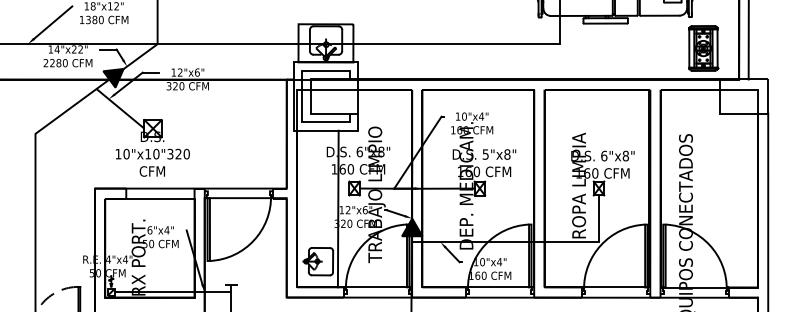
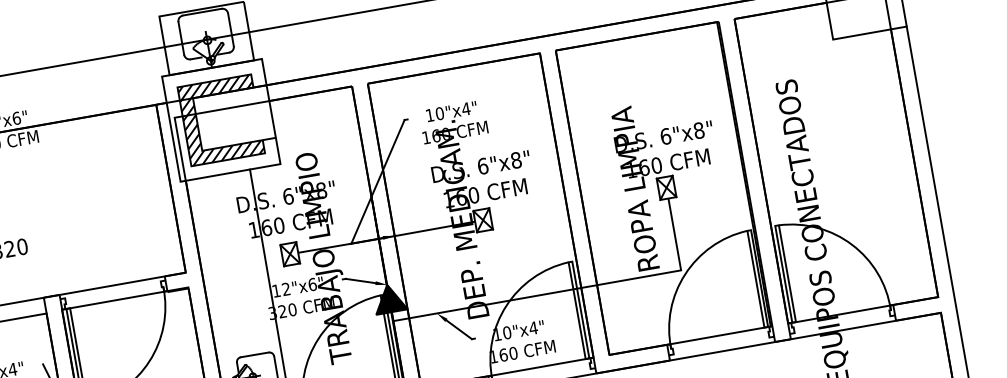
hatch: (325, 96) -> (220, 120), added
text: (485, 154) -> (482, 166), 5"x8" -> 6"x8"

